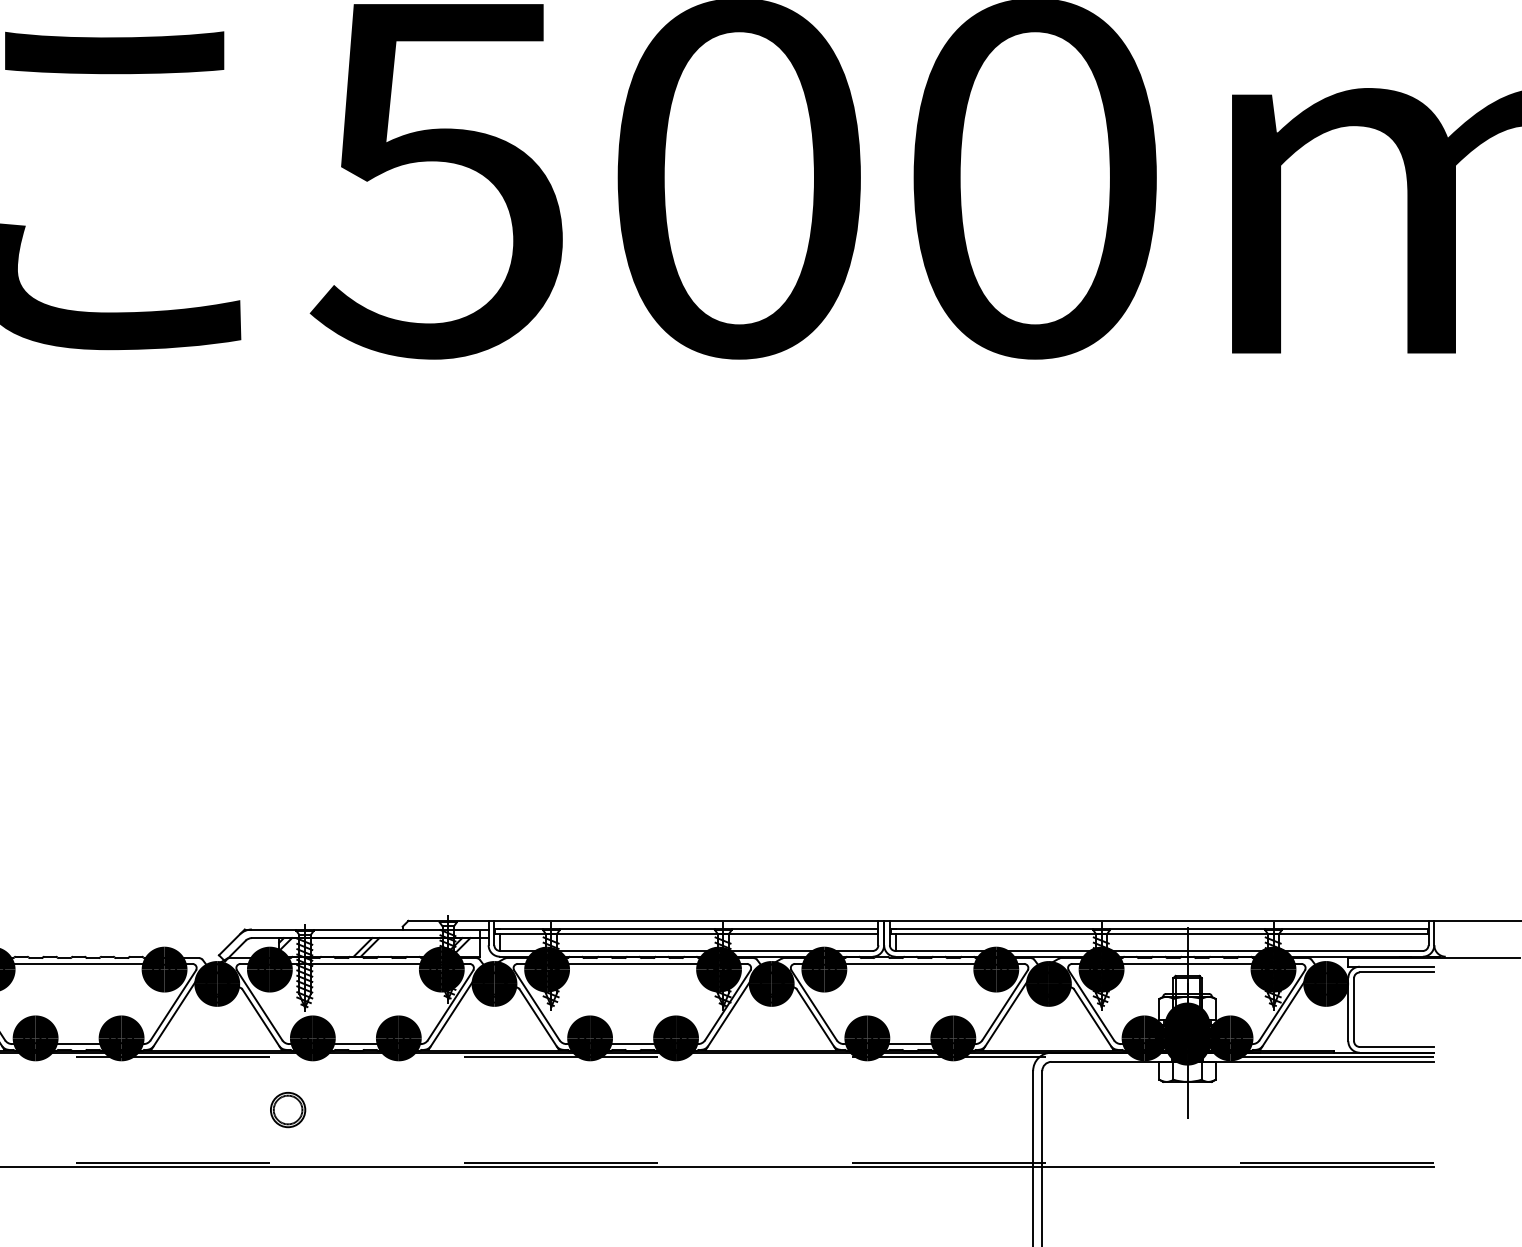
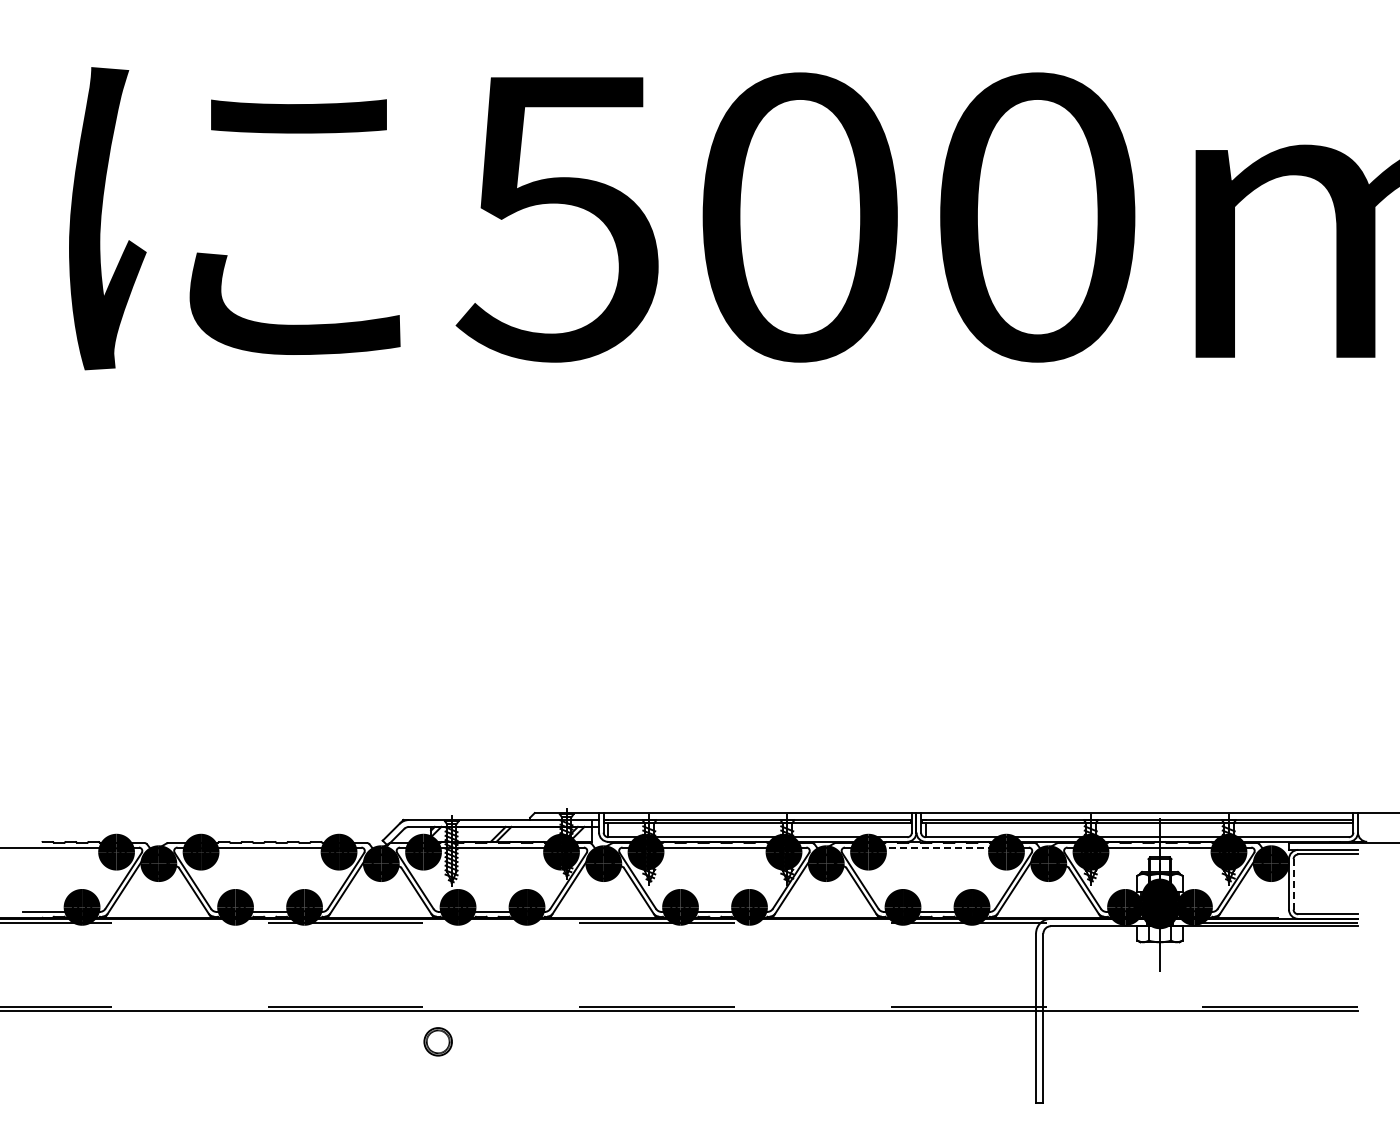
line: (911, 963) -> (938, 847), solid -> dashed
line: (1353, 1008) -> (1293, 883), solid -> dashed
part: (287, 1109) -> (437, 1041), moved

